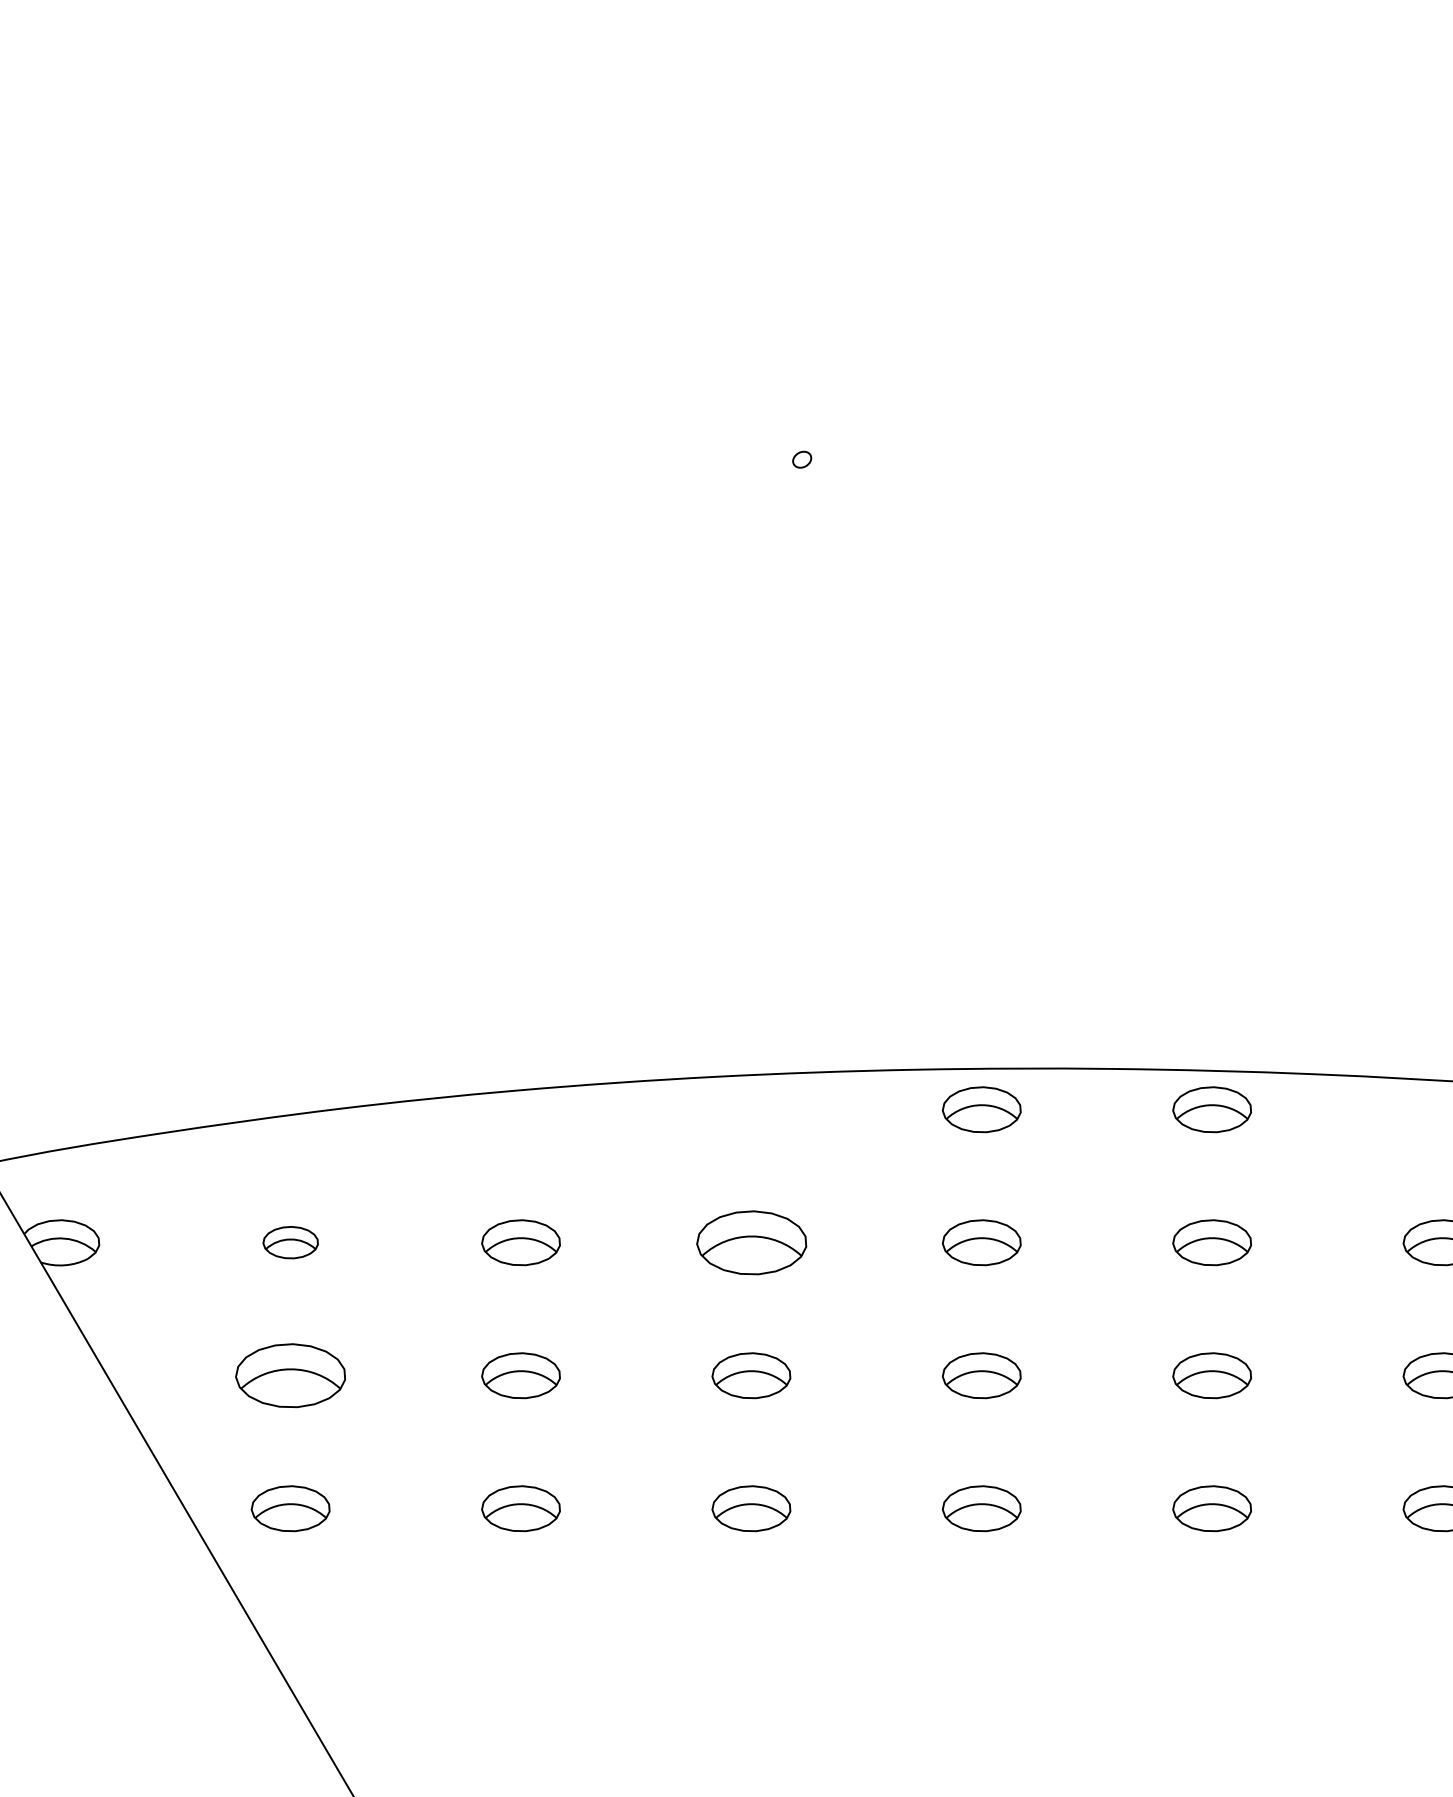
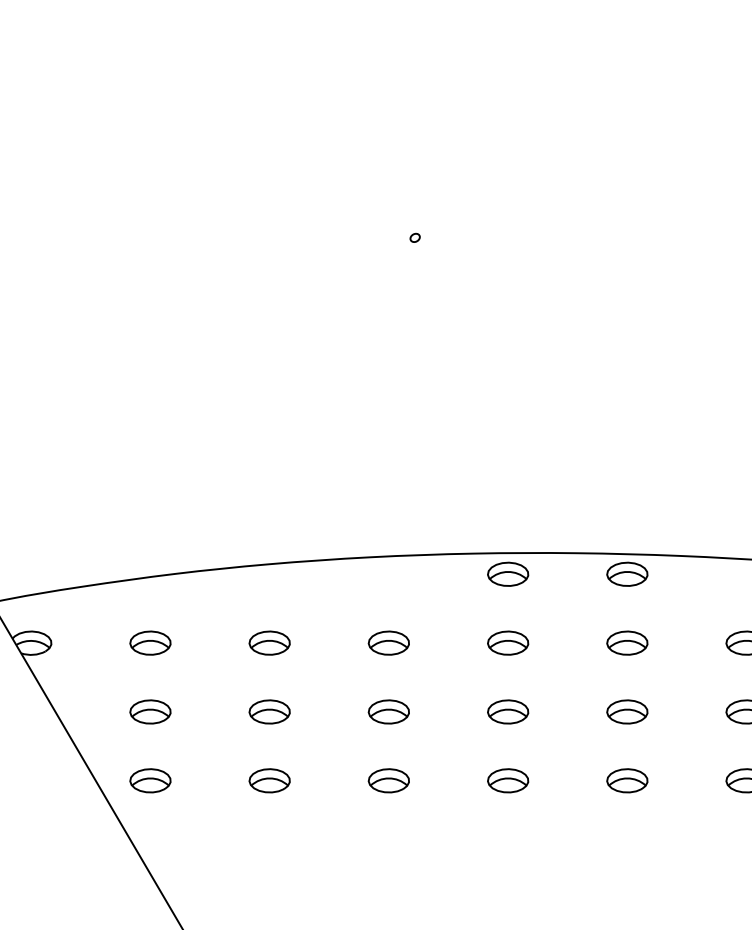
part: (290, 1241) -> (150, 642), size x1.43
part: (750, 1241) -> (388, 642), size x0.71
part: (290, 1374) -> (150, 711), size x0.71

